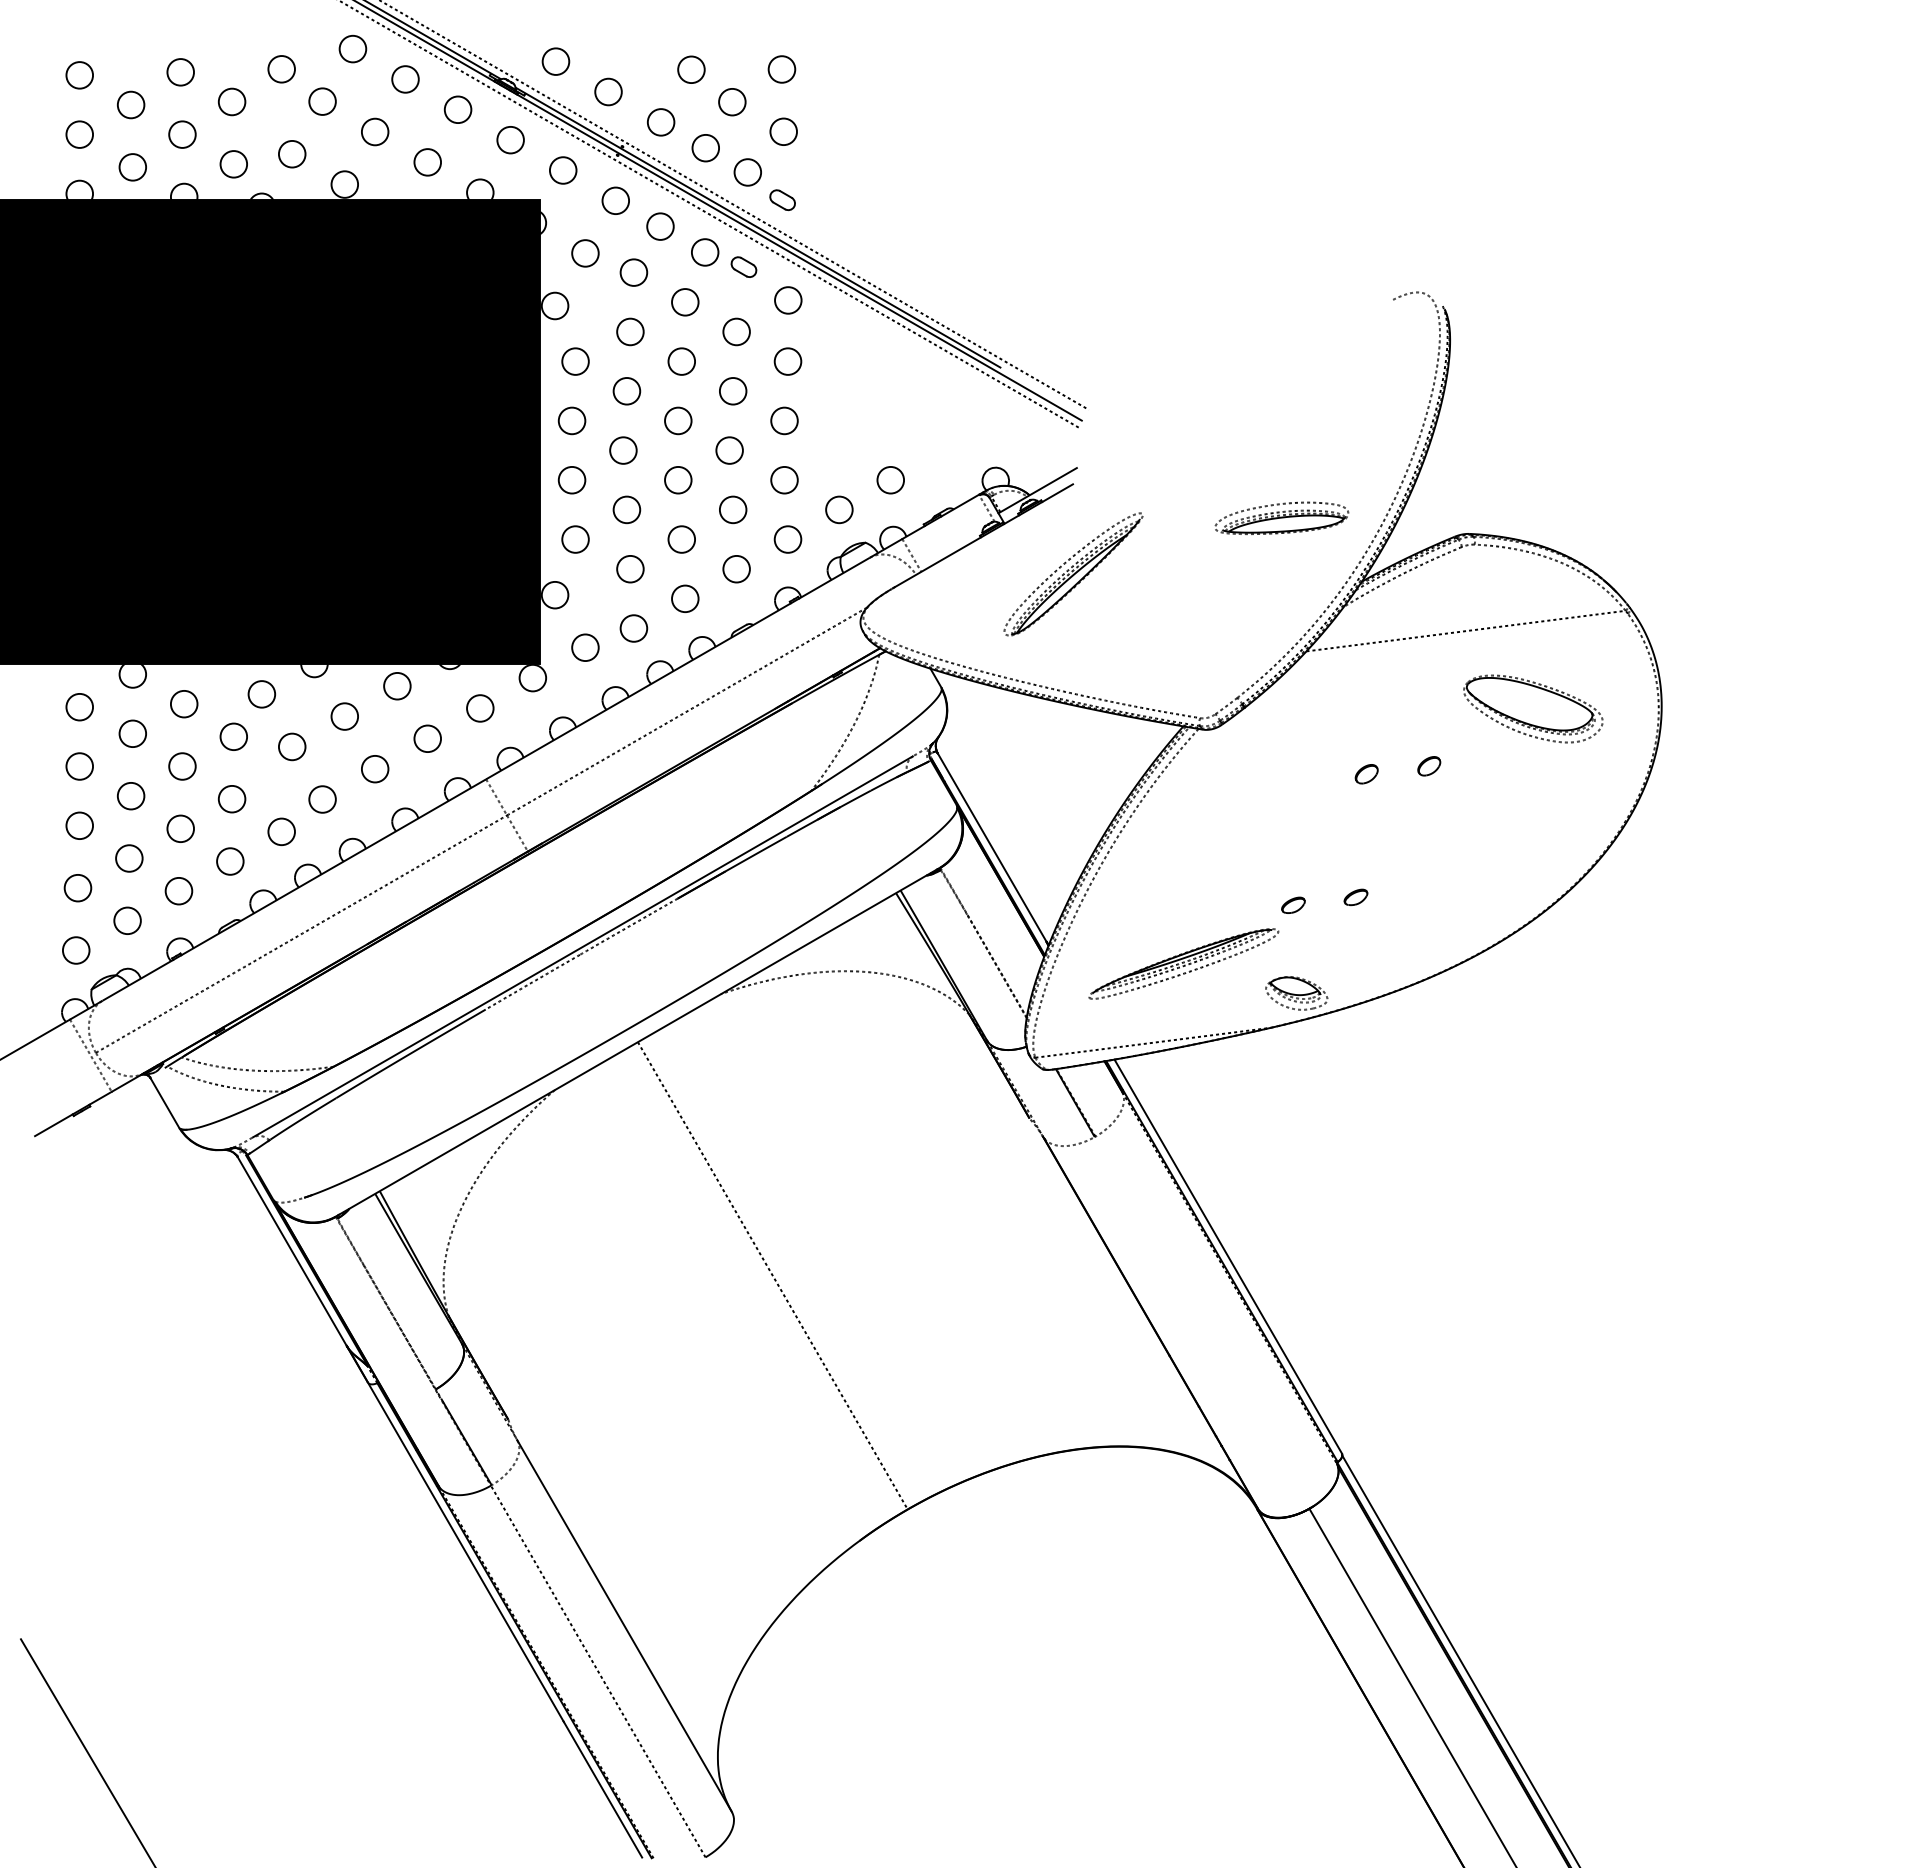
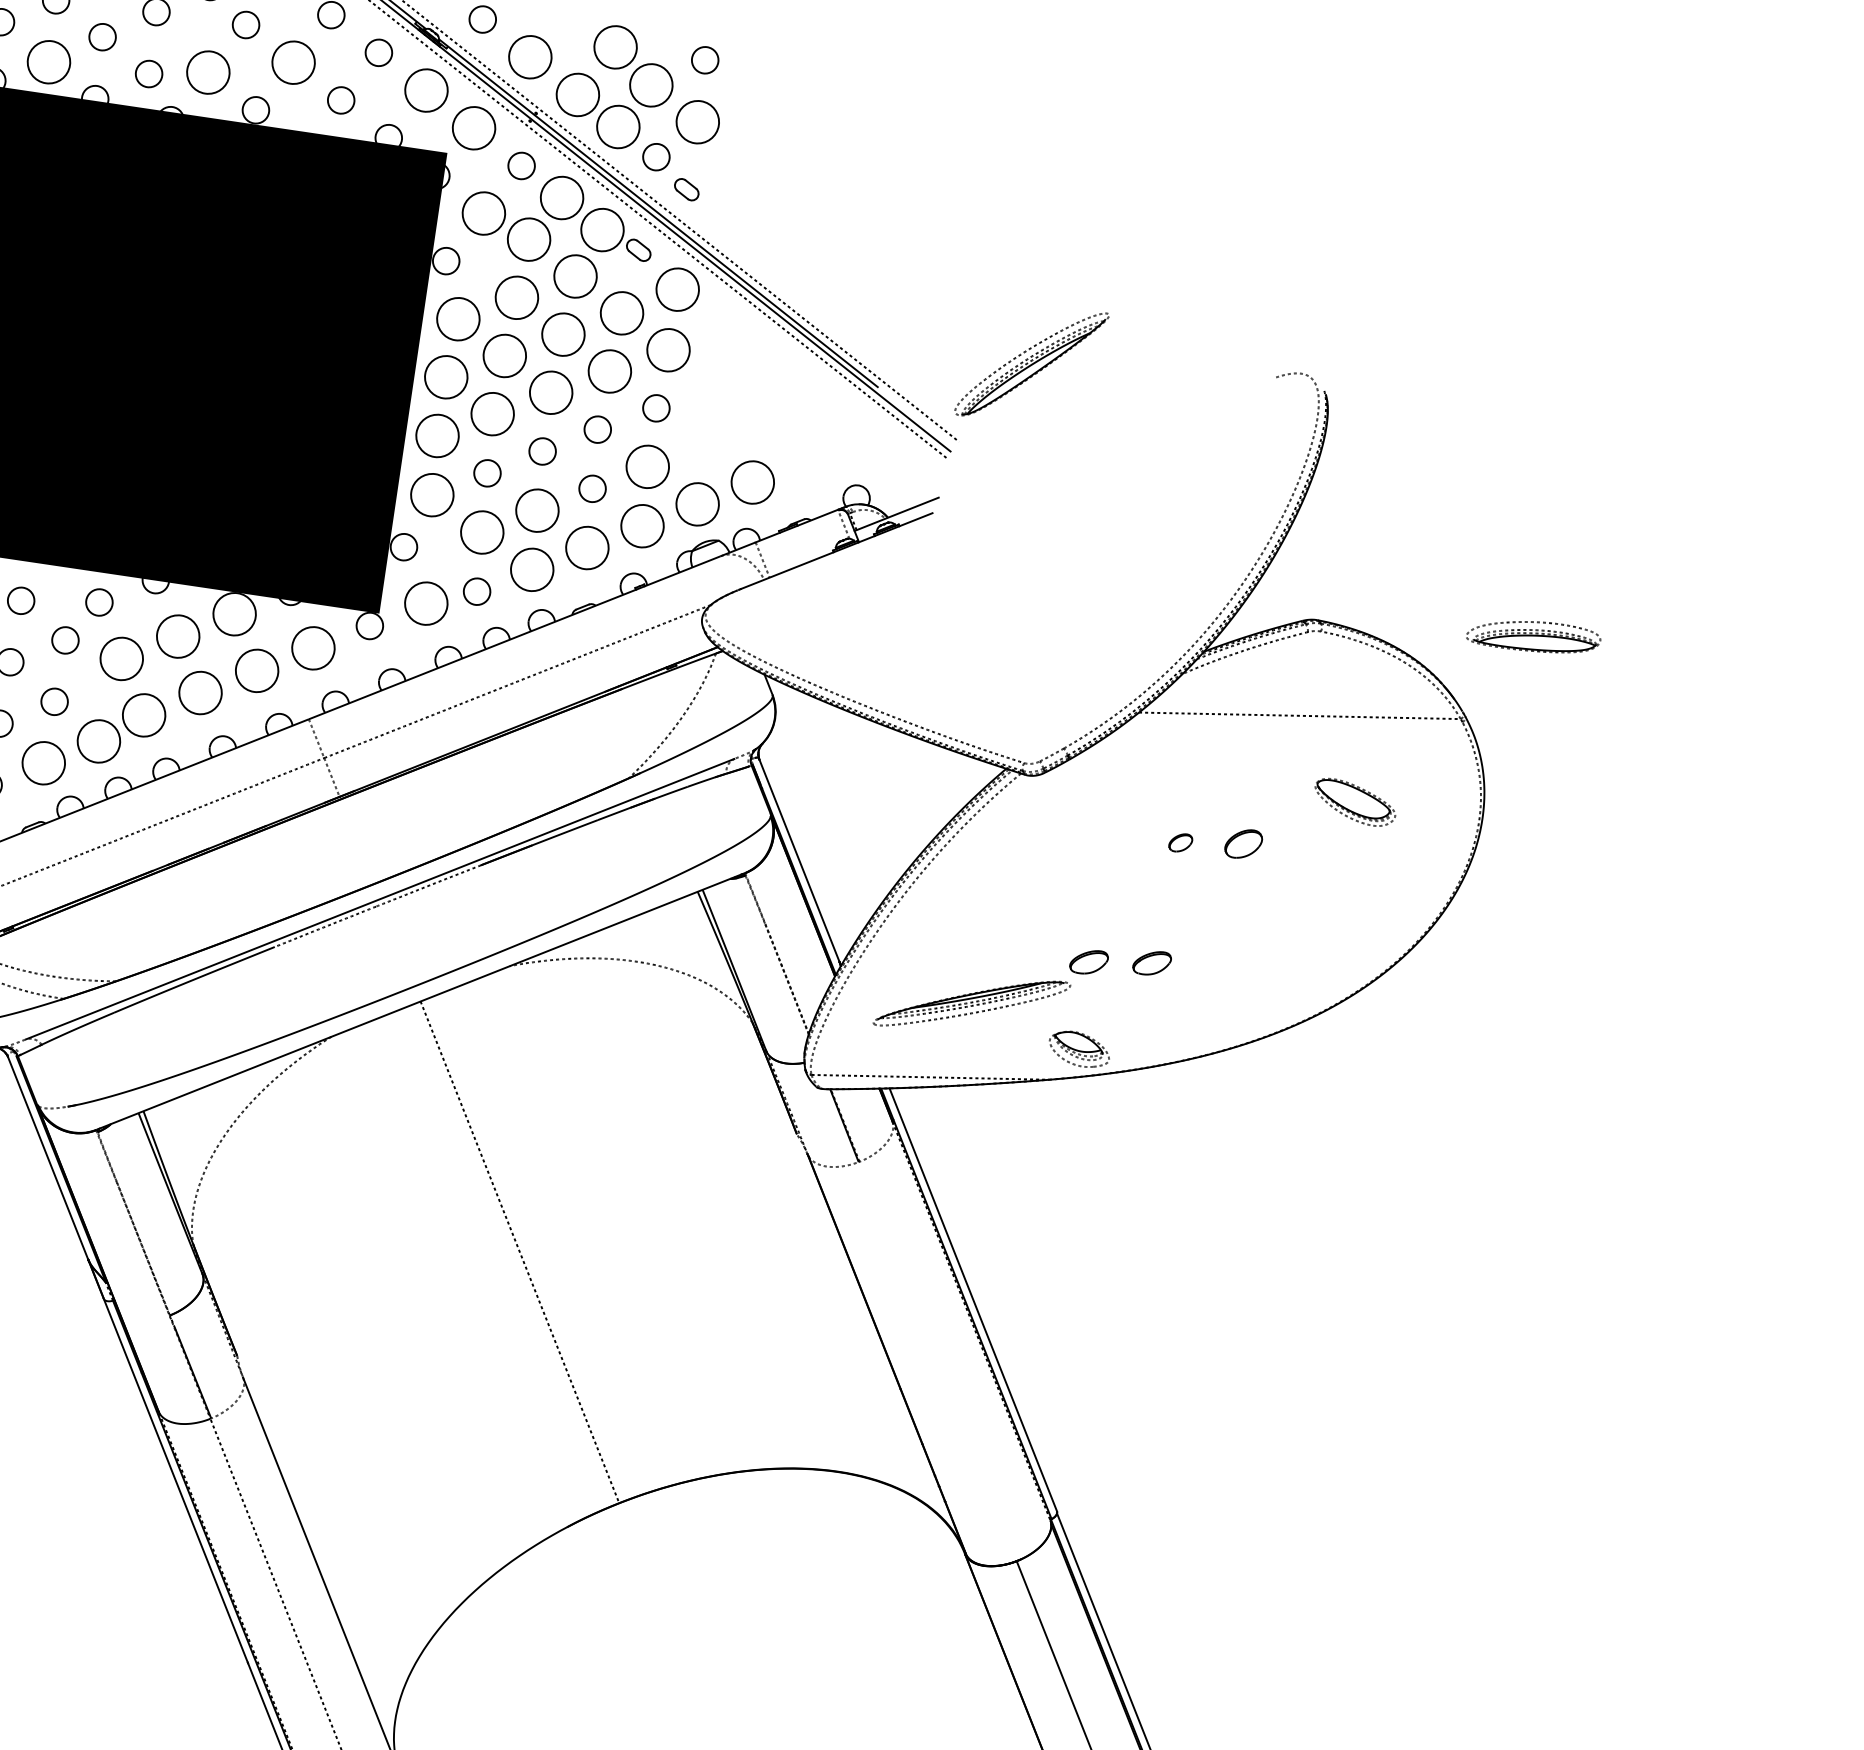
circle: (691, 69) -> (615, 47), size x1.6
circle: (608, 91) -> (530, 56), size x1.6
circle: (732, 101) -> (651, 84), size x1.6
circle: (660, 122) -> (577, 94), size x1.6
circle: (374, 131) -> (293, 62), size x1.6
circle: (783, 131) -> (697, 121), size x1.6
circle: (510, 139) -> (426, 89), size x1.6
circle: (705, 147) -> (618, 126), size x1.6
circle: (291, 153) -> (207, 71), size x1.6
circle: (132, 167) -> (48, 62), size x1.6
circle: (562, 170) -> (473, 128), size x1.6
circle: (660, 226) -> (562, 197), size x1.6
circle: (704, 252) -> (601, 230), size x1.6
circle: (585, 253) -> (483, 213), size x1.6
circle: (633, 272) -> (528, 239), size x1.6
circle: (788, 300) -> (677, 289), size x1.6
circle: (685, 302) -> (575, 276), size x1.6
circle: (630, 331) -> (517, 297), size x1.6
circle: (736, 331) -> (621, 312), size x1.6
circle: (575, 361) -> (458, 319), size x1.6
circle: (681, 361) -> (563, 334), size x1.6
circle: (787, 361) -> (668, 349), size x1.6
circle: (626, 391) -> (504, 356), size x1.6
circle: (732, 391) -> (609, 371), size x1.6
circle: (571, 420) -> (445, 376), size x1.6
circle: (678, 420) -> (551, 392), size x1.6
circle: (623, 450) -> (492, 414), size x1.6
circle: (571, 479) -> (437, 435), size x1.6
circle: (890, 479) -> (752, 481), size x1.6
circle: (784, 480) -> (647, 467), size x1.6
circle: (839, 509) -> (697, 503), size x1.6
part: (1281, 517) -> (1533, 635), moved
circle: (575, 539) -> (432, 495), size x1.6
circle: (681, 539) -> (537, 510), size x1.6
circle: (787, 539) -> (642, 526), size x1.6
circle: (630, 568) -> (482, 531), size x1.6
circle: (736, 568) -> (587, 547), size x1.6
part: (1073, 574) -> (1031, 364), moved
circle: (685, 598) -> (532, 569), size x1.6
circle: (585, 647) -> (426, 603), size x1.6
circle: (397, 685) -> (234, 613), size x1.6
circle: (480, 708) -> (313, 648), size x1.6
part: (1533, 708) -> (1355, 802), size x0.6
circle: (344, 716) -> (177, 636), size x1.6
circle: (427, 738) -> (256, 670), size x1.6
circle: (291, 746) -> (121, 658), size x1.6
part: (1429, 766) -> (1243, 844), size x1.6
circle: (374, 768) -> (199, 692), size x1.6
circle: (322, 799) -> (144, 715), size x1.6
circle: (281, 831) -> (98, 741), size x1.6
circle: (230, 861) -> (43, 763), size x1.6
part: (1355, 897) -> (1151, 963), size x1.6
part: (1293, 904) -> (1089, 961), size x1.6

